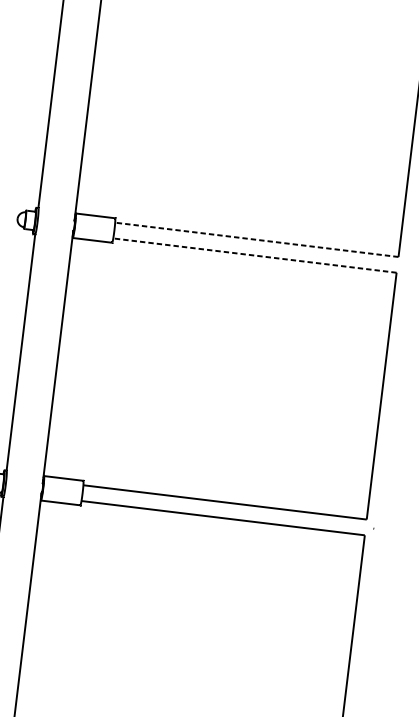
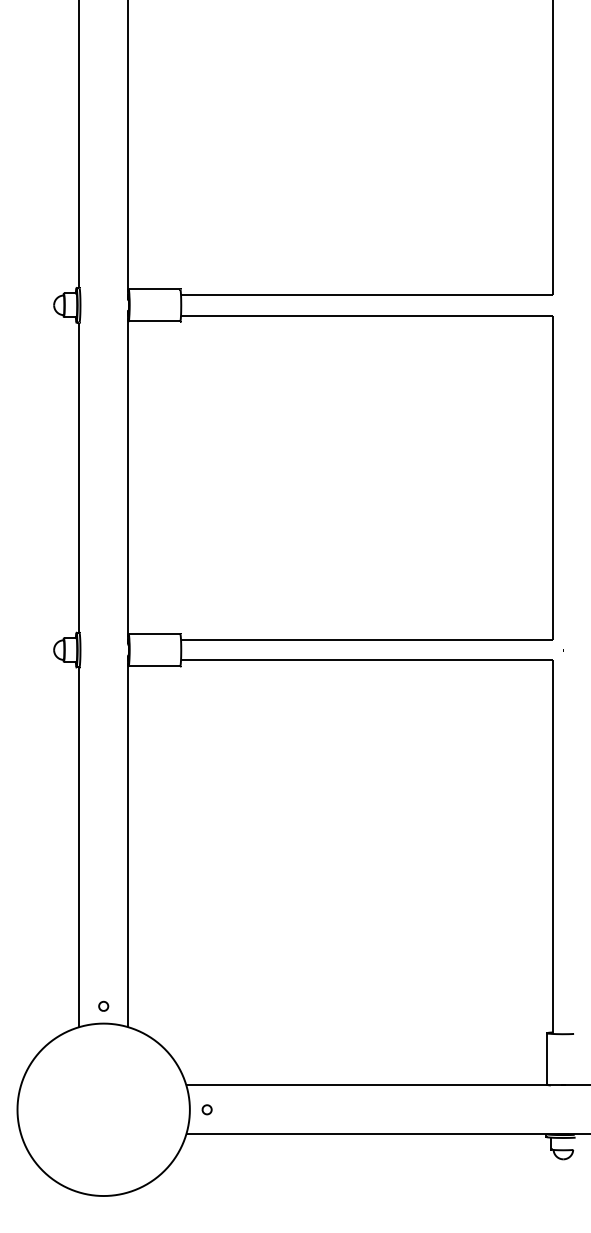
line: (256, 239) -> (366, 294), dashed -> solid
line: (254, 255) -> (366, 315), dashed -> solid

